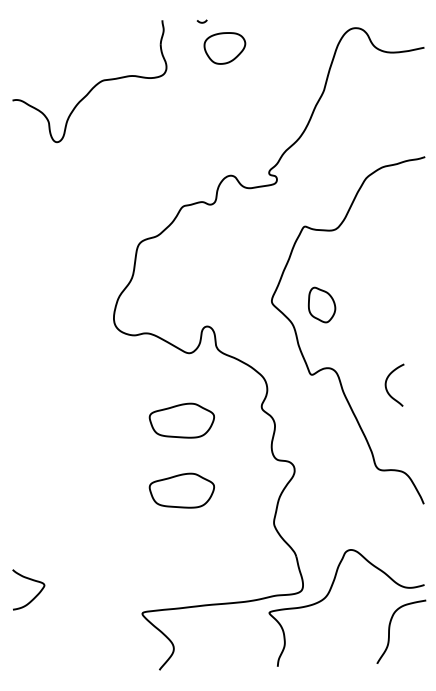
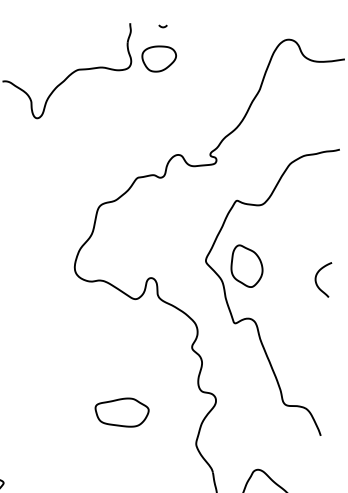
part: (224, 48) -> (158, 59), moved
part: (321, 304) -> (246, 265), size x1.43
curve: (386, 384) -> (316, 278), moved
part: (181, 420) -> (125, 354), removed

